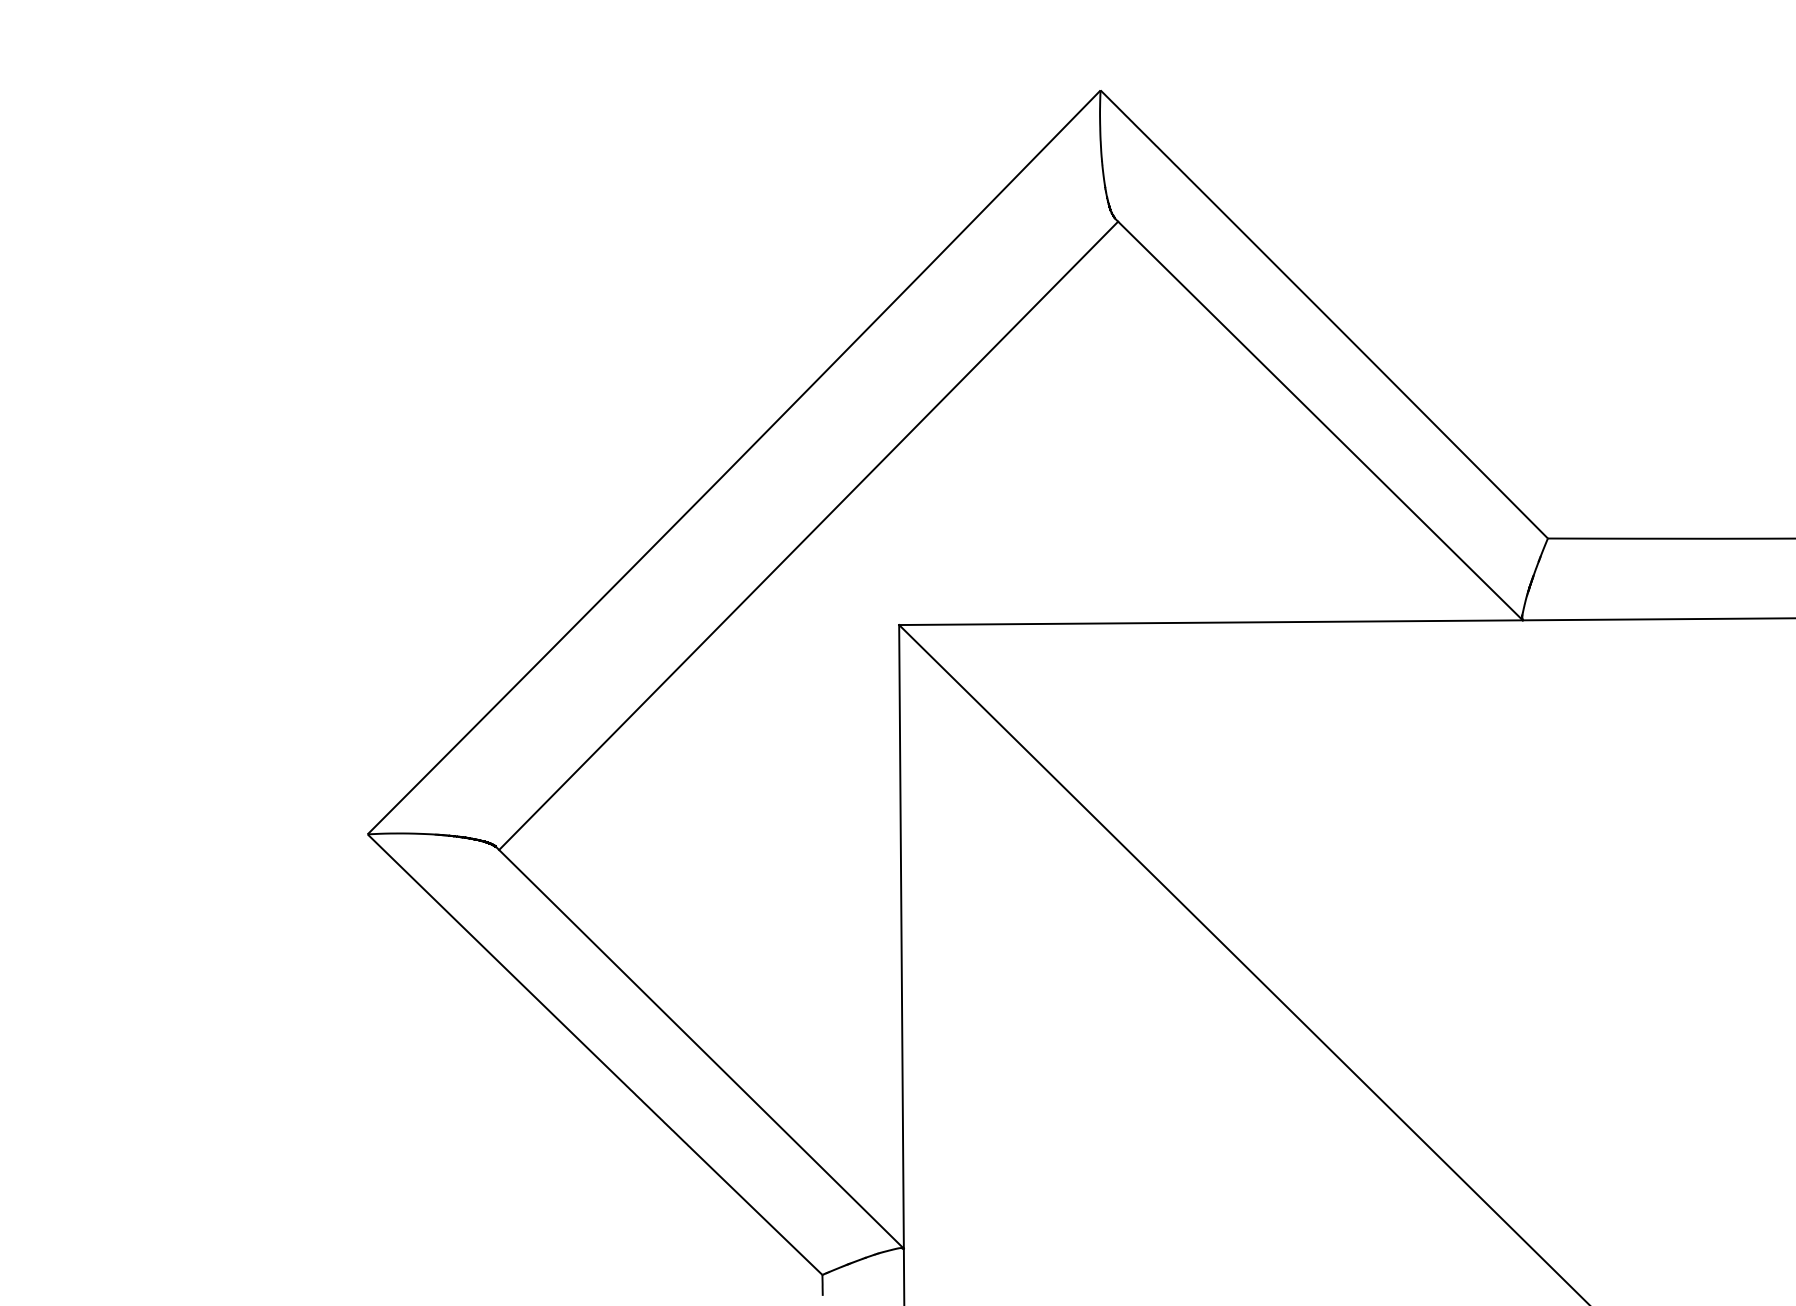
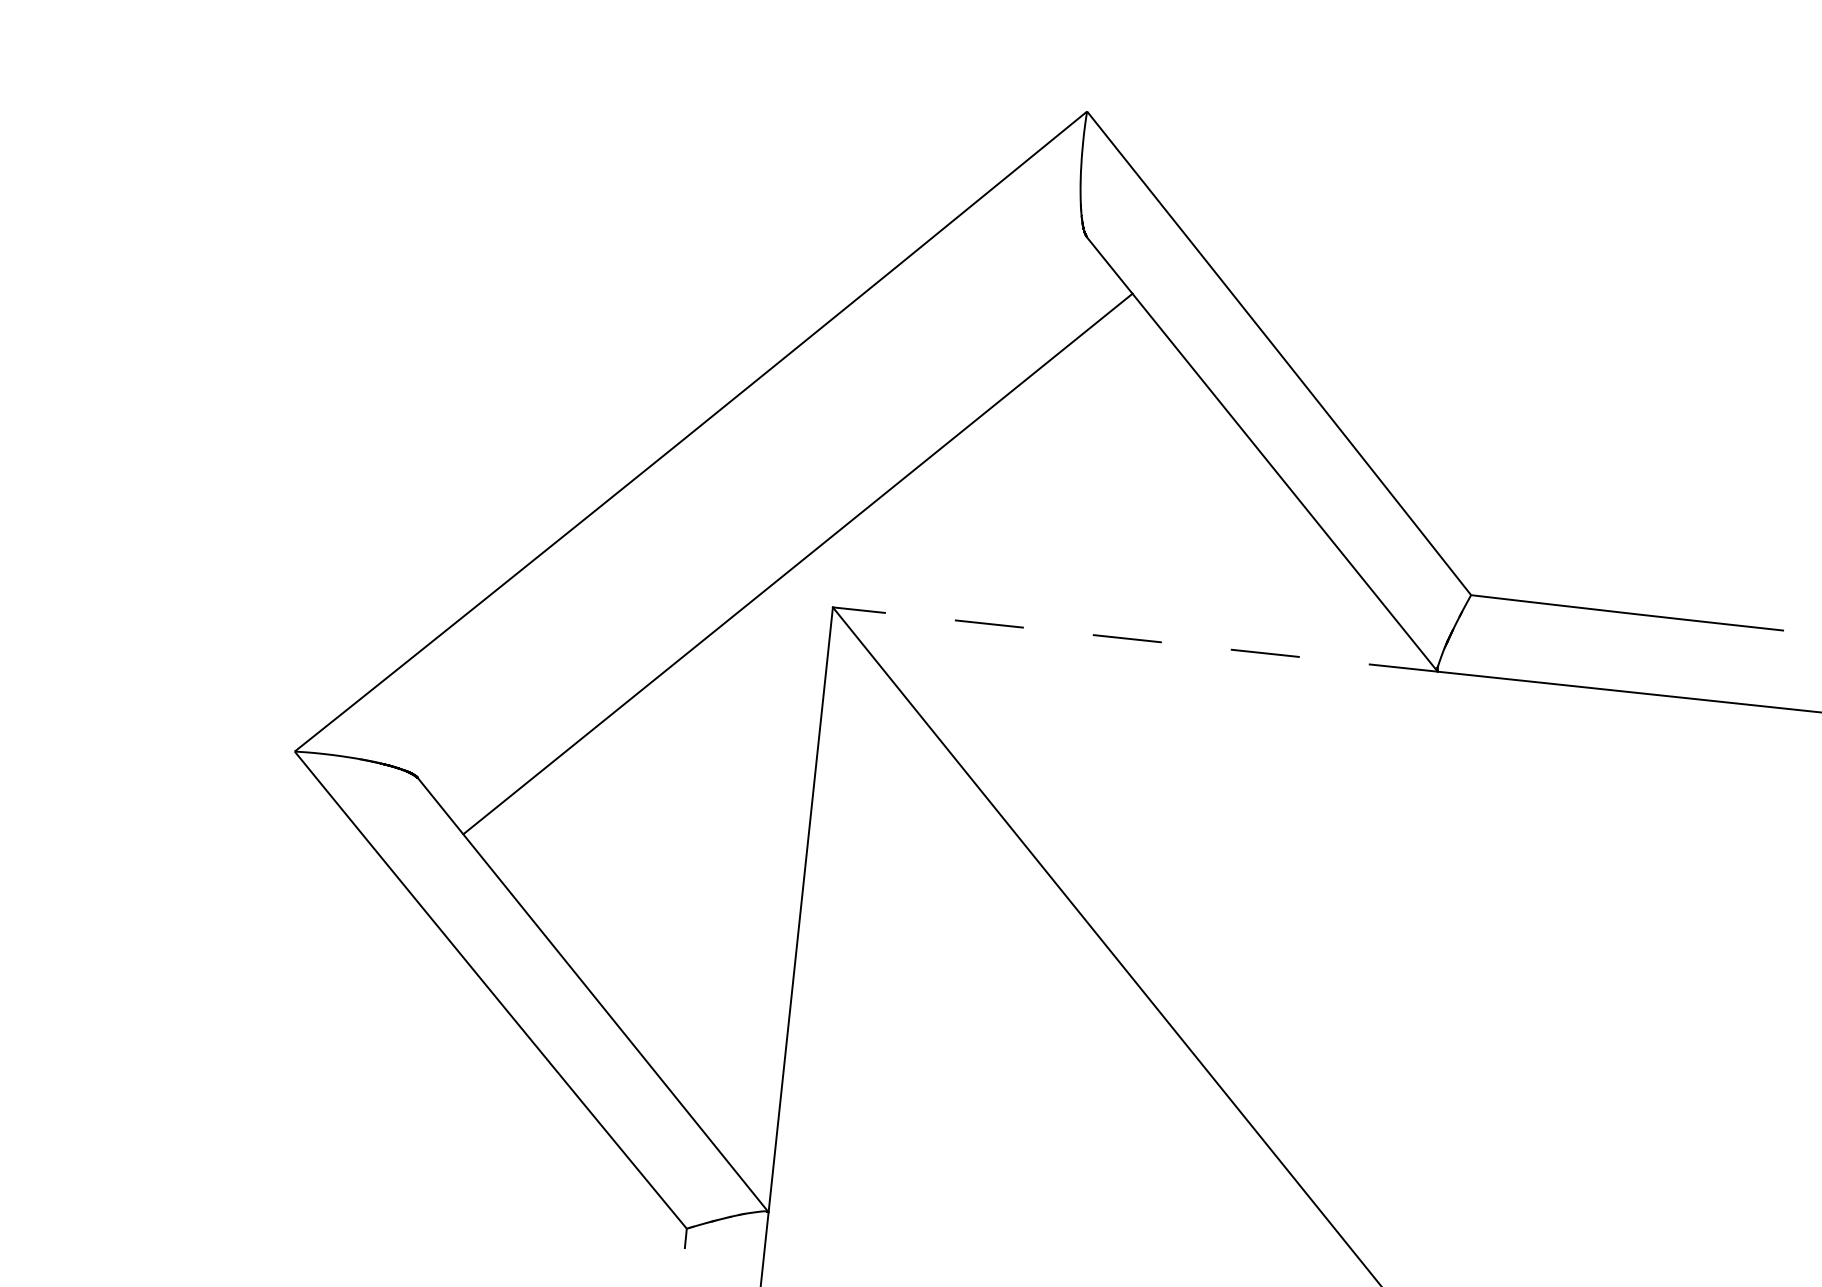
line: (808, 535) -> (797, 563), moved
line: (1210, 622) -> (1134, 639), solid -> dashed

